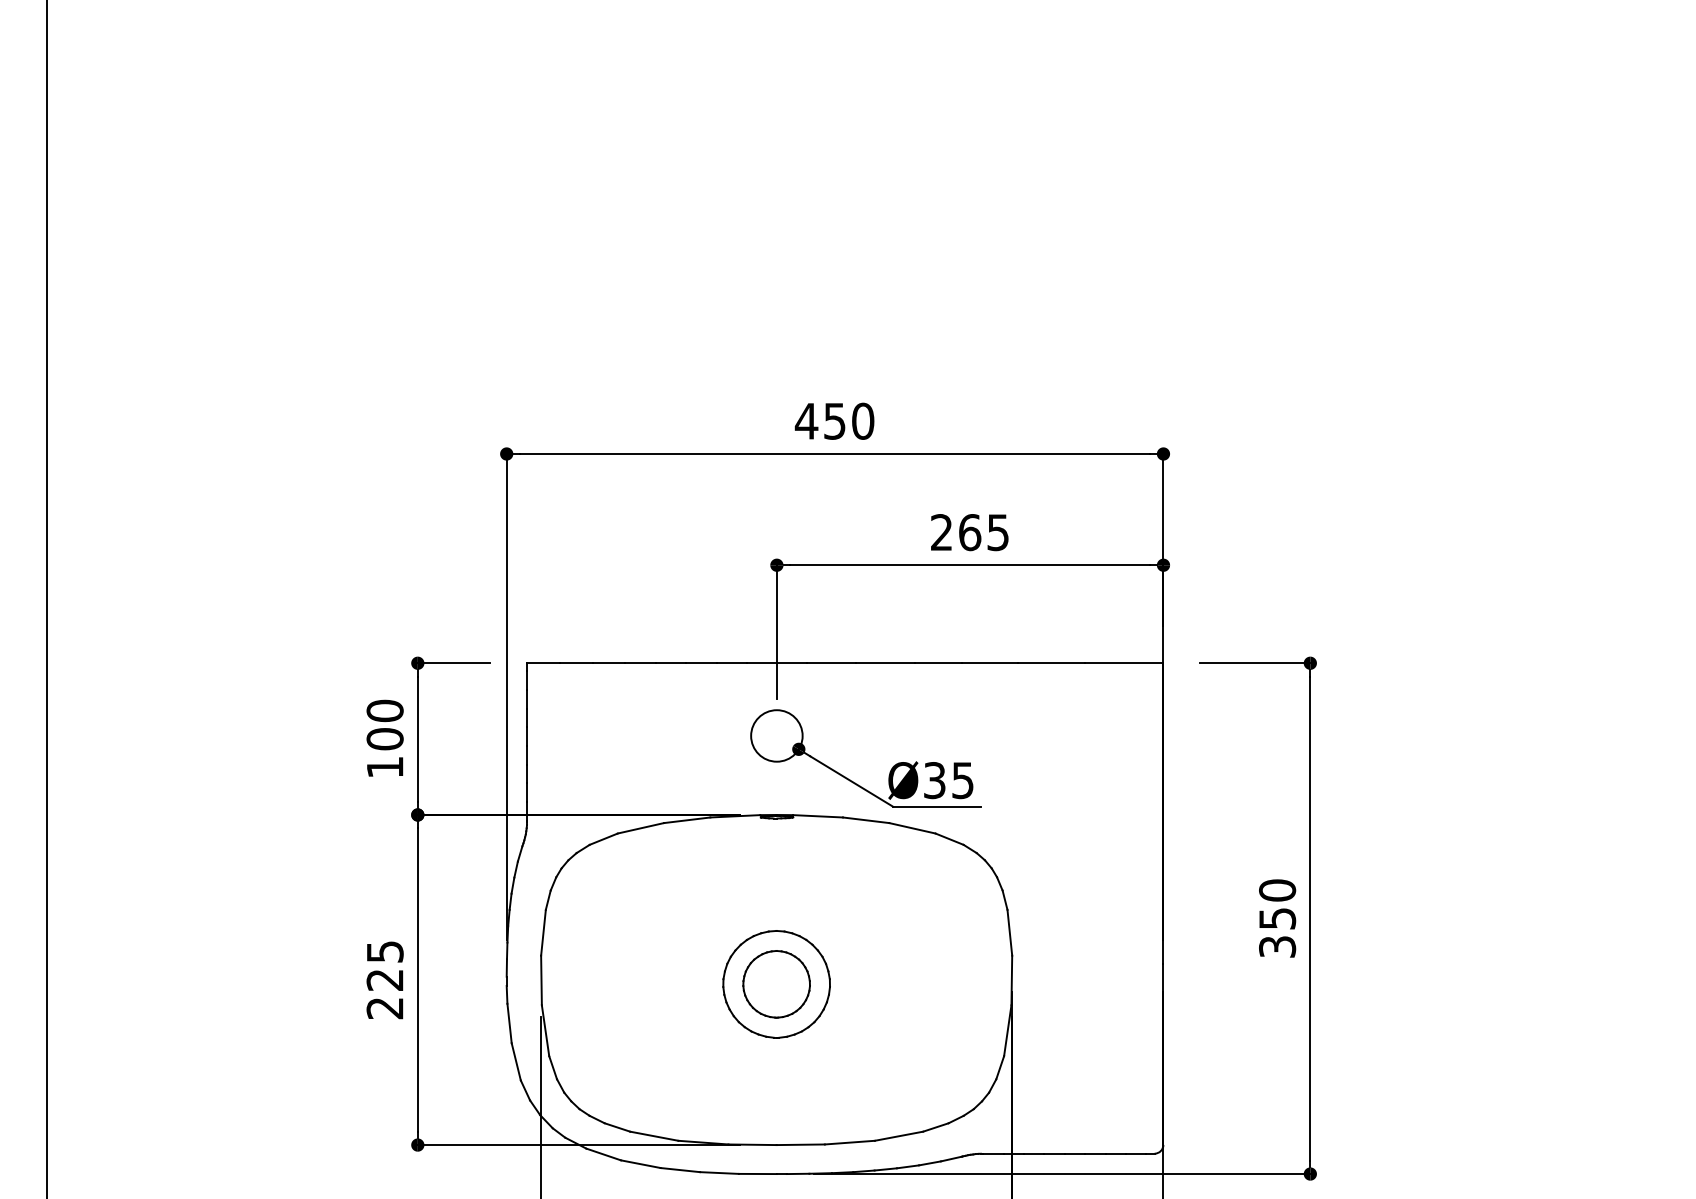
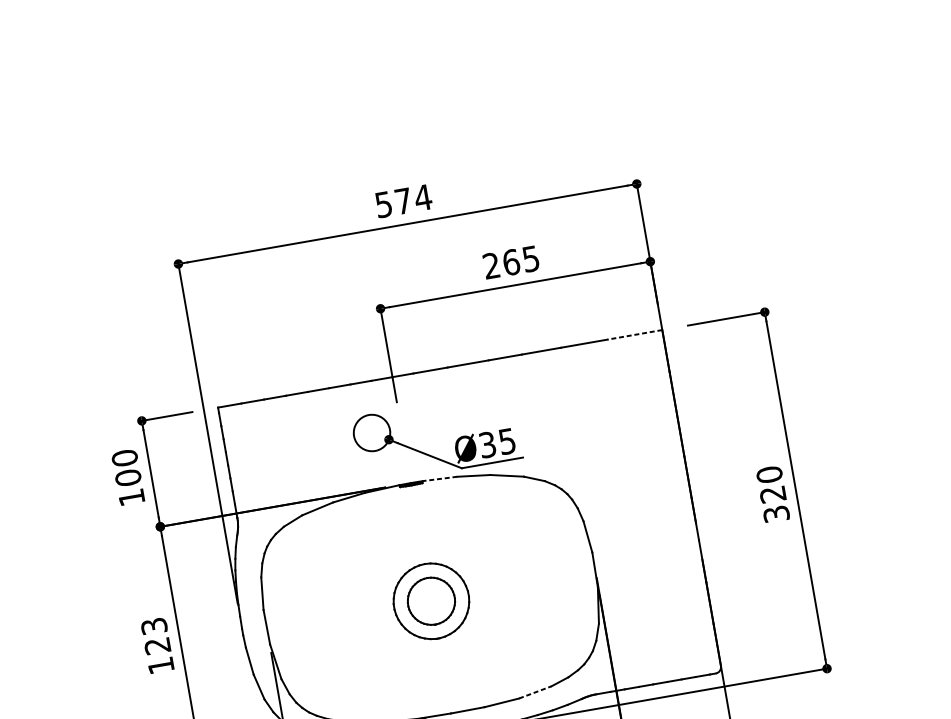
text: (834, 420) -> (403, 200), 450 -> 574
line: (1123, 663) -> (634, 335), solid -> dashed
part: (852, 780) -> (430, 454), moved
line: (818, 816) -> (440, 479), solid -> dashed
text: (1277, 918) -> (772, 494), 350 -> 320
text: (384, 980) -> (157, 646), 225 -> 123
line: (899, 1136) -> (535, 692), solid -> dashed

